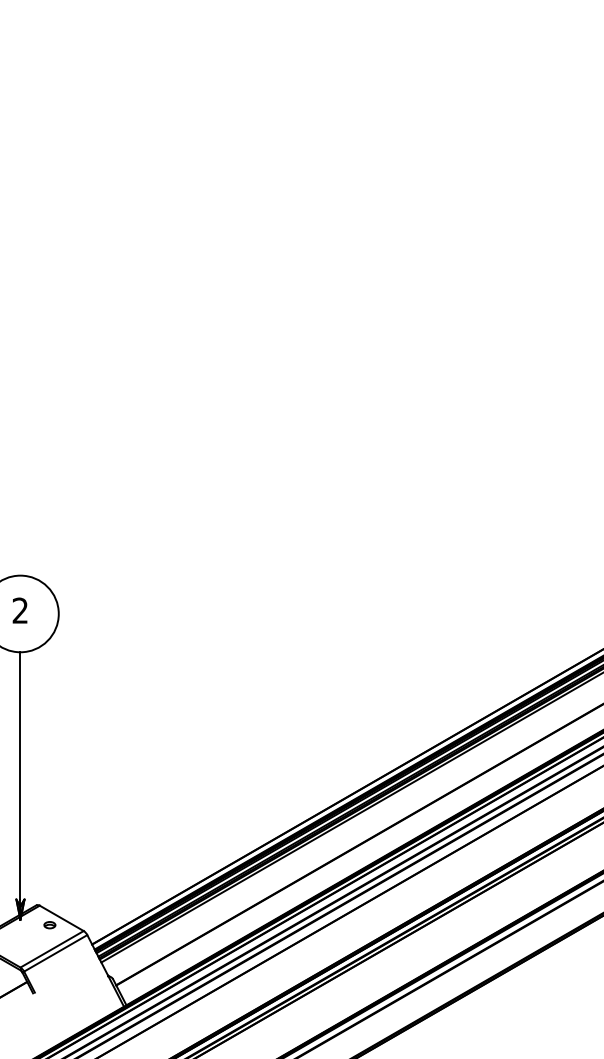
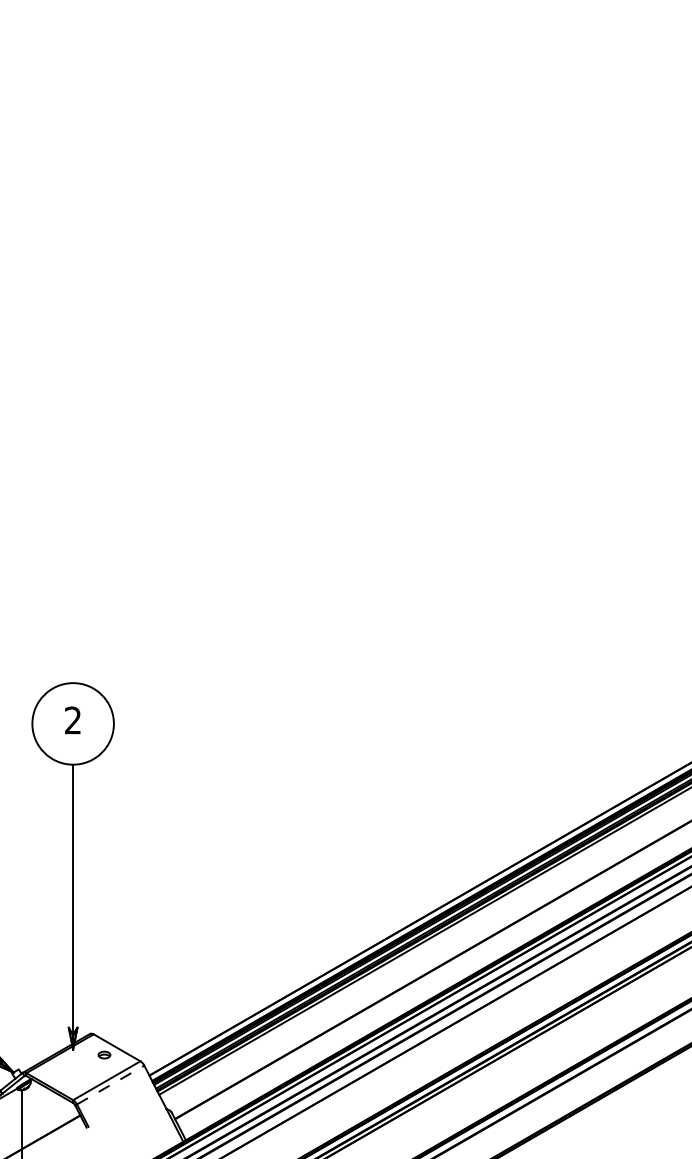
line: (55, 953) -> (110, 1085), solid -> dashed

